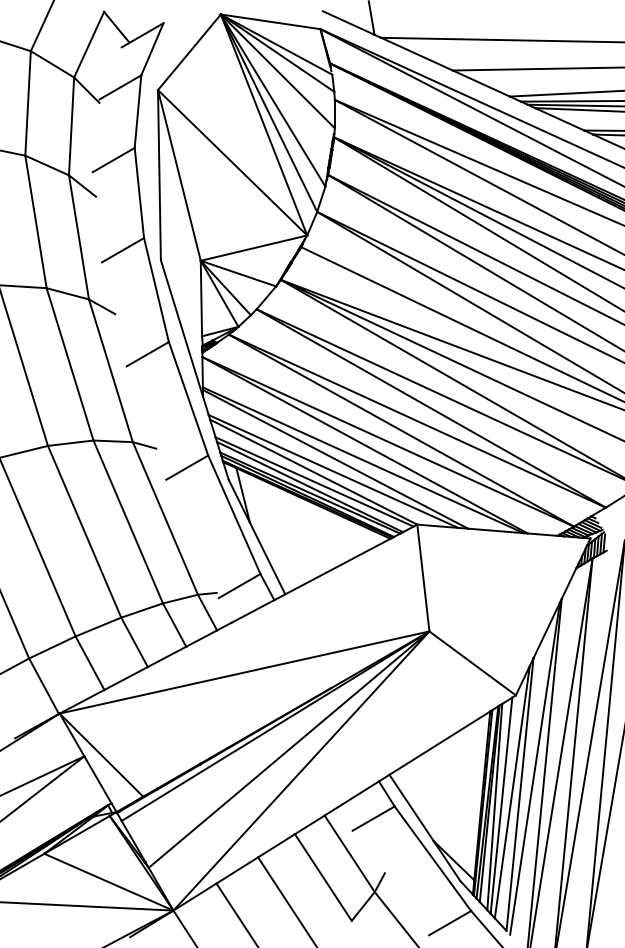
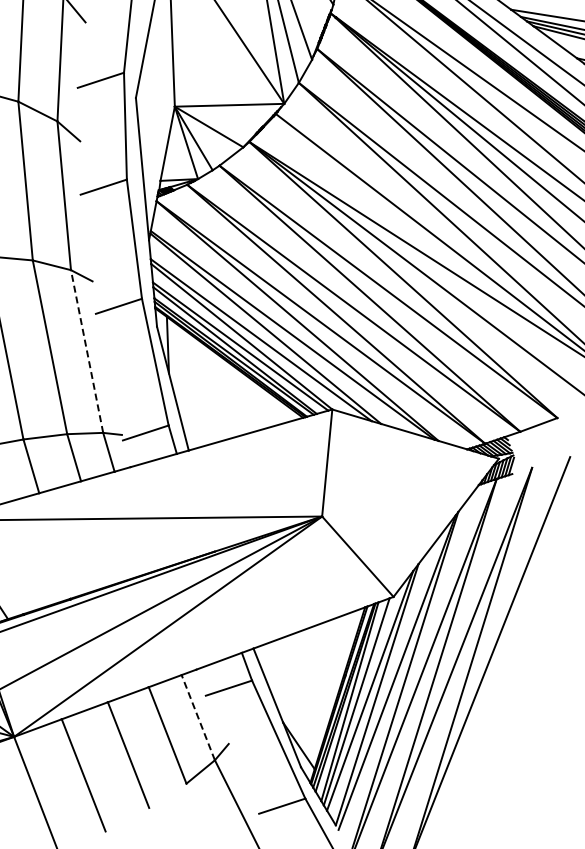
line: (165, 518) -> (87, 351), solid -> dashed
line: (349, 853) -> (198, 717), solid -> dashed

